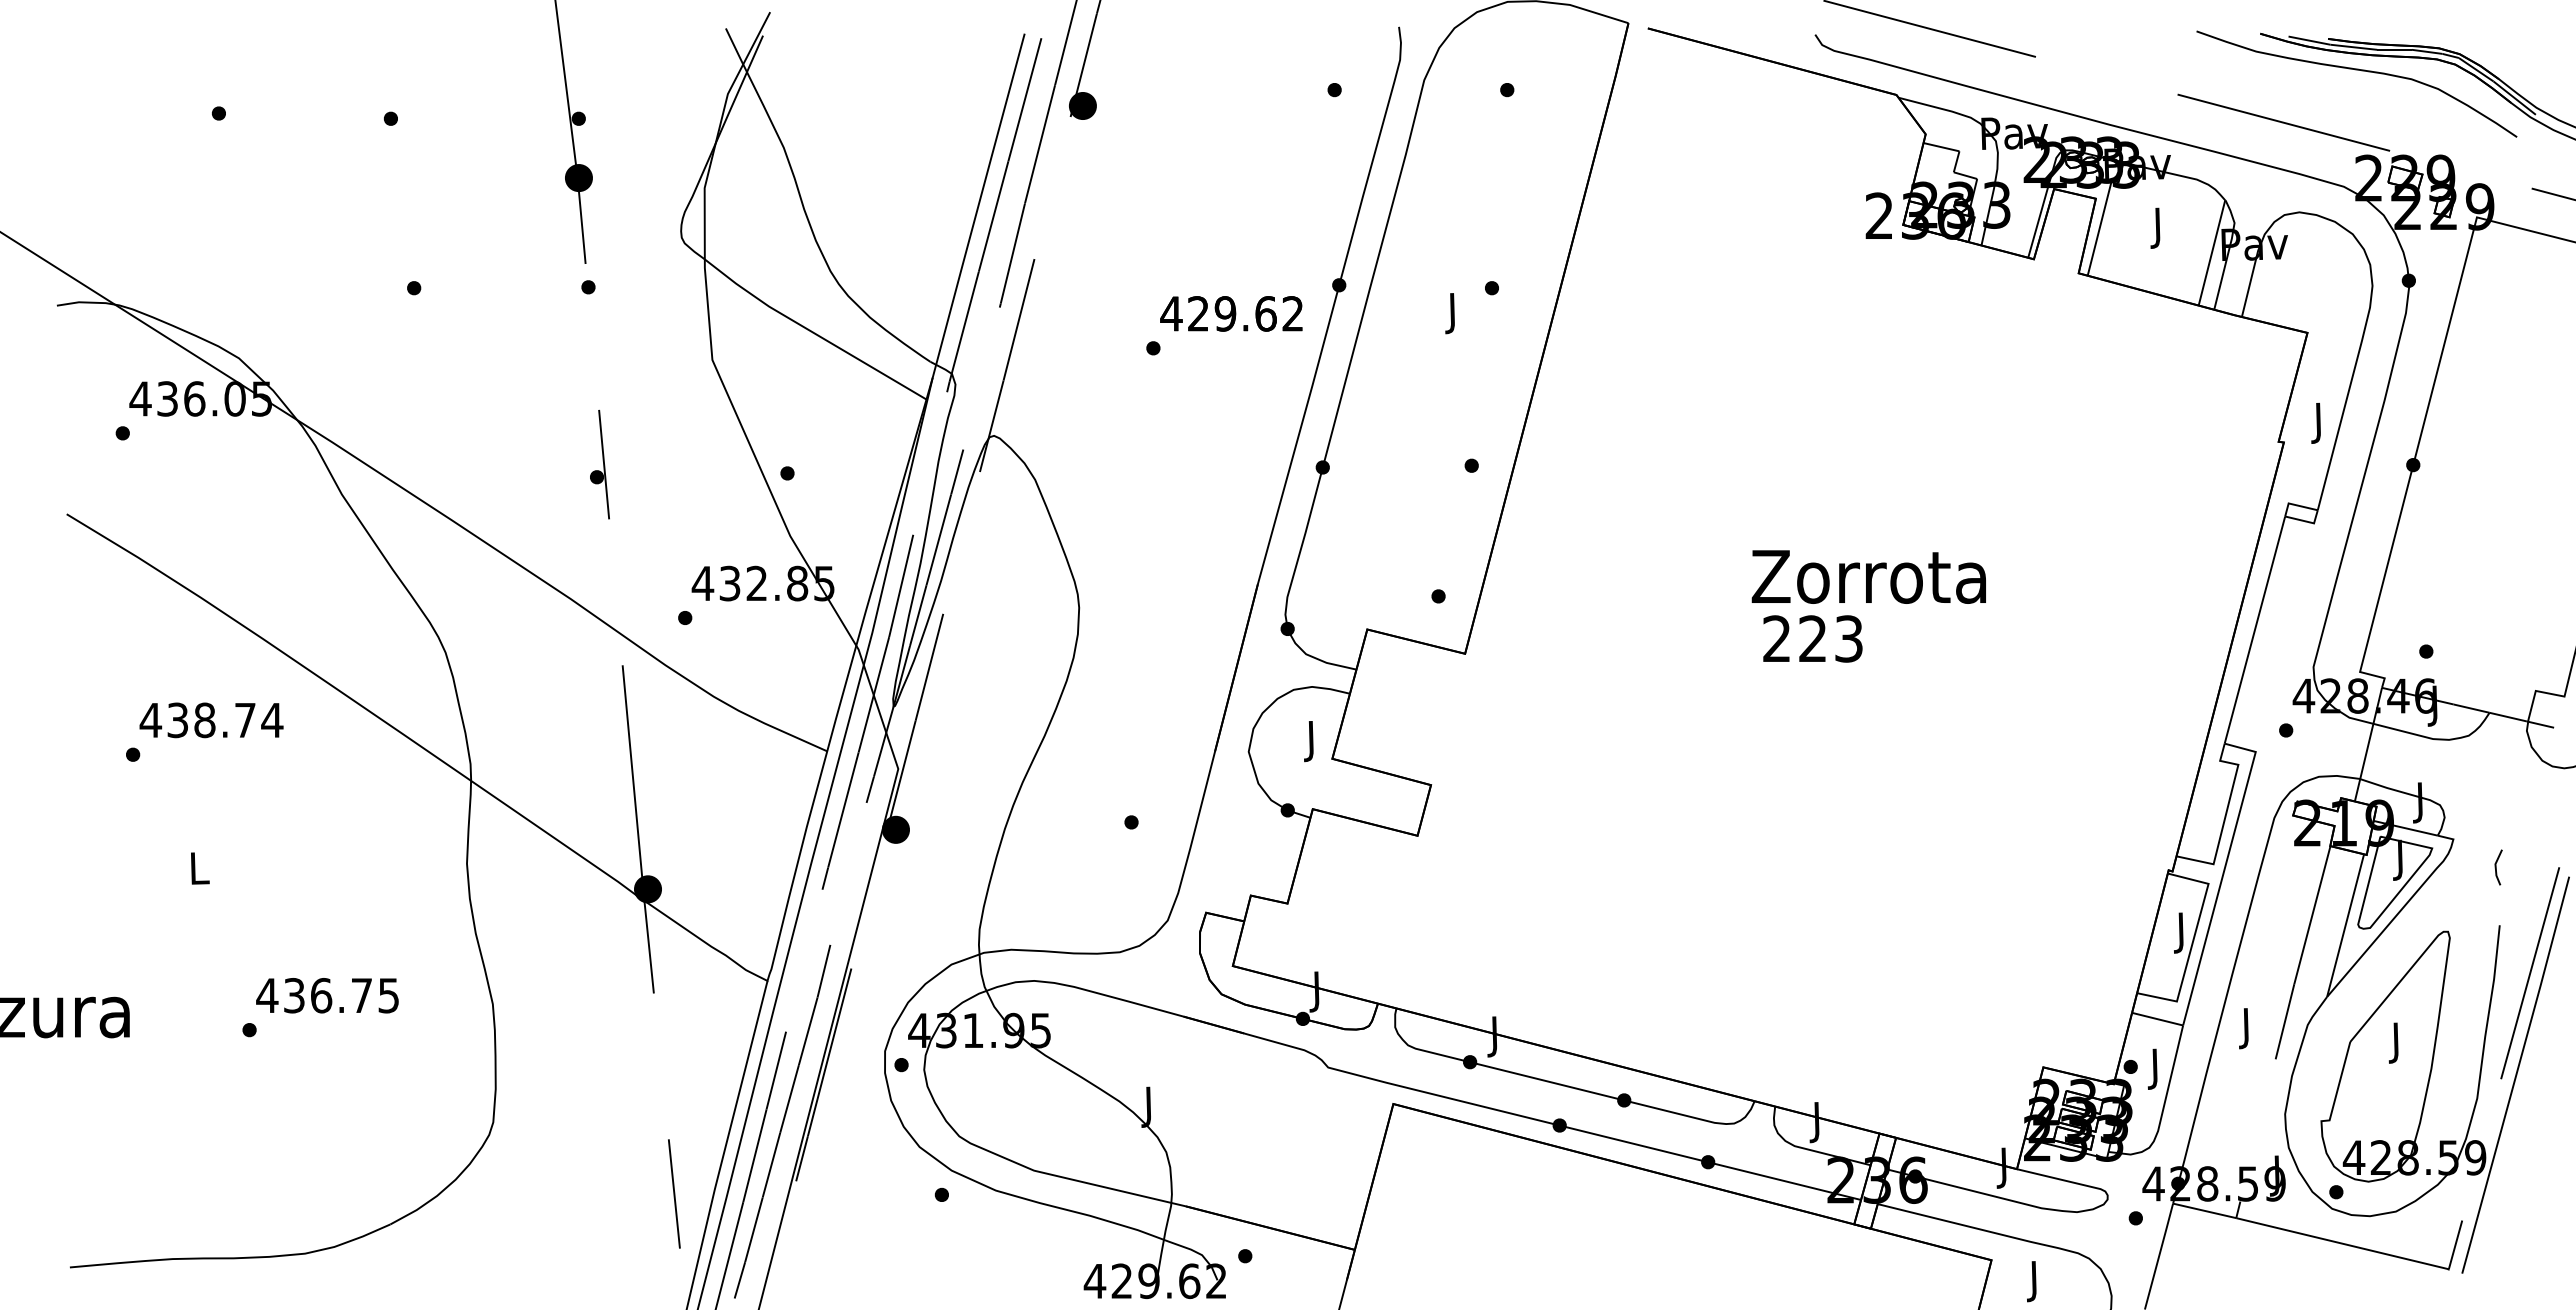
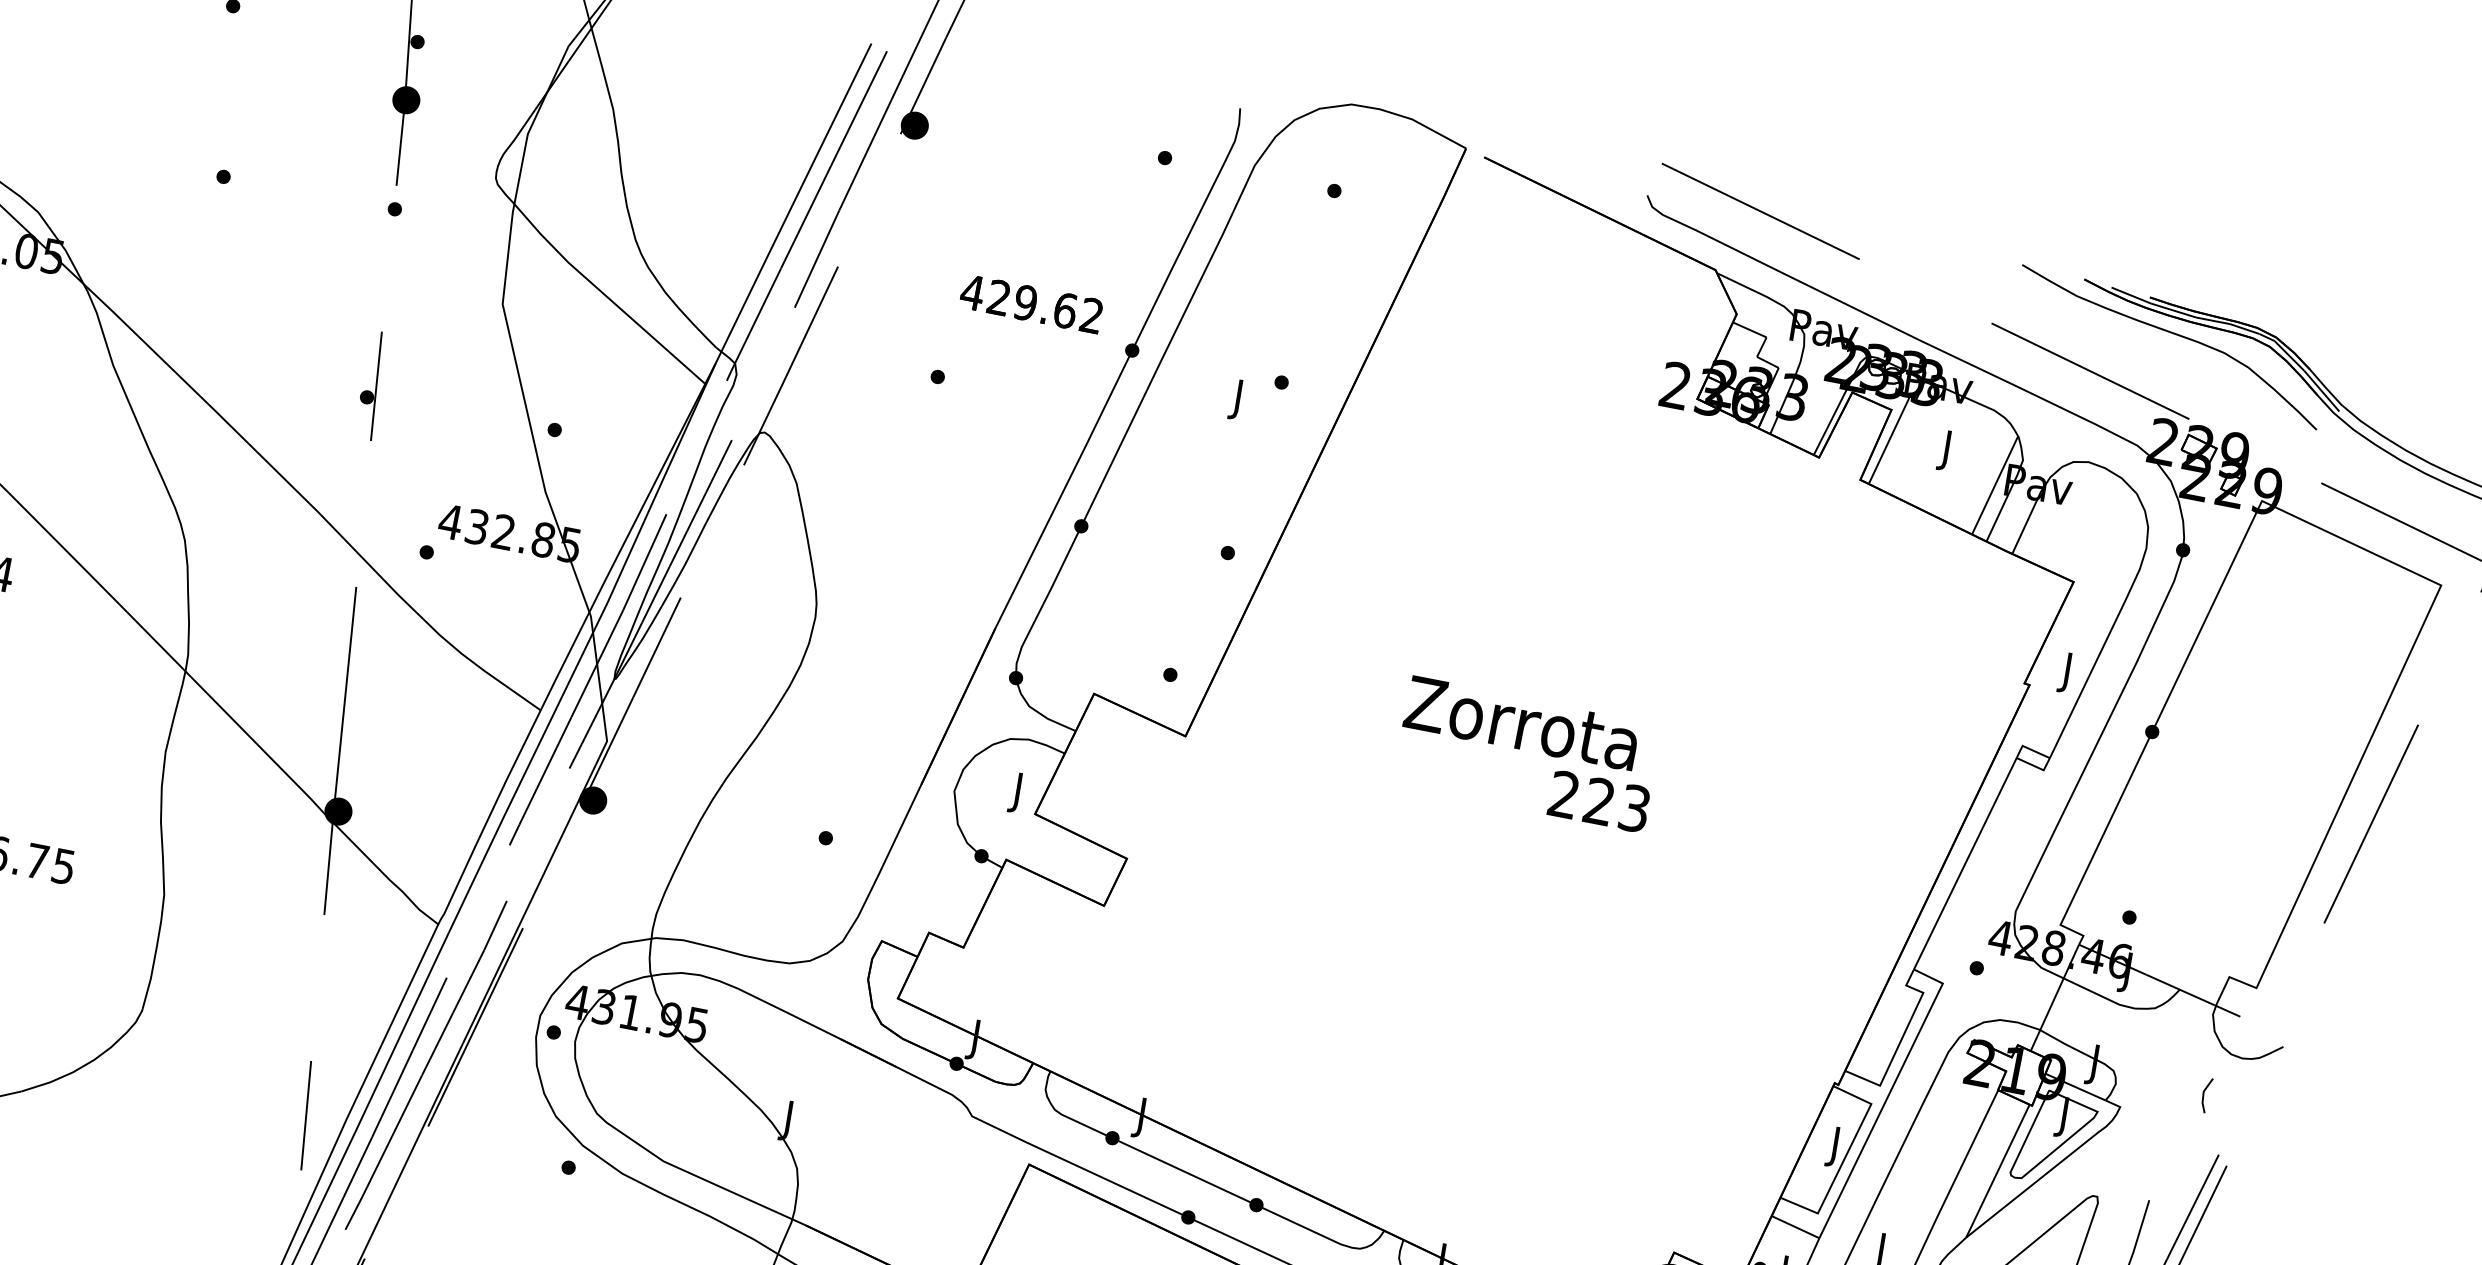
text: (1231, 313) -> (1031, 303), moved
text: (1868, 576) -> (1521, 722), moved
text: (1812, 638) -> (1599, 801), moved
line: (2496, 867) -> (2204, 1094), moved

